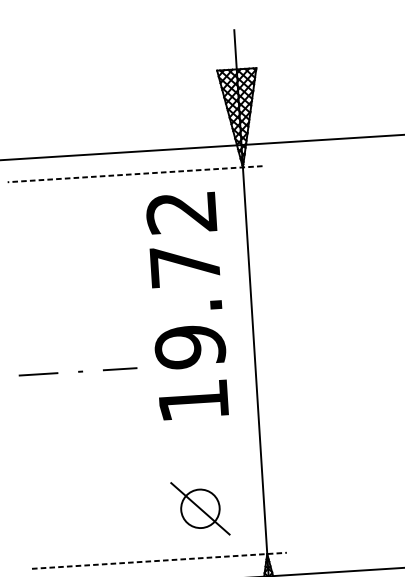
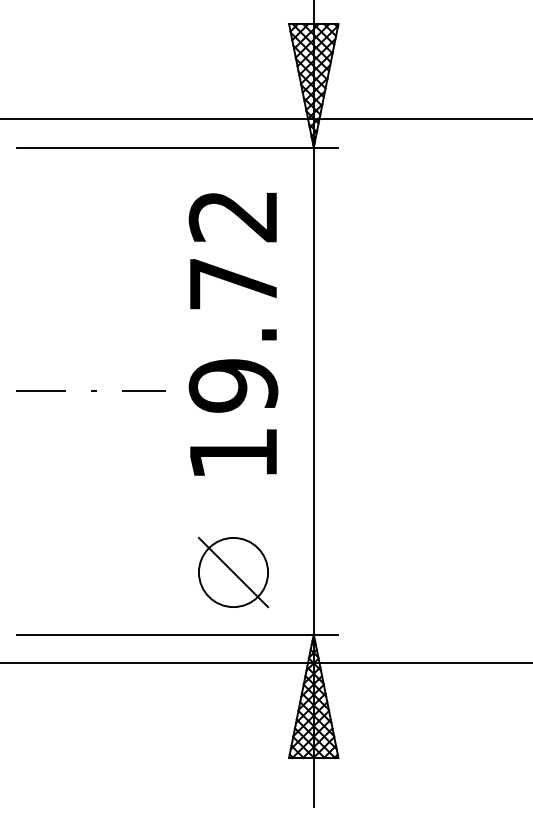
line: (134, 174) -> (177, 147), dashed -> solid
text: (187, 305) -> (233, 333), moved
circle: (200, 508) -> (233, 572), size x1.43
line: (159, 560) -> (177, 634), dashed -> solid

